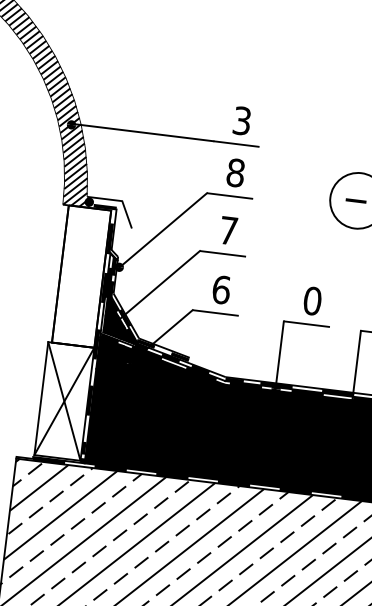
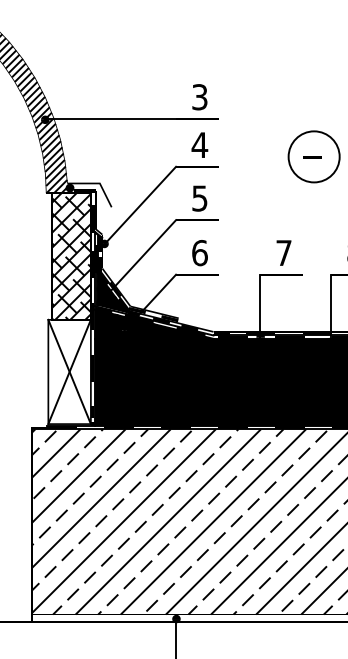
text: (235, 173) -> (199, 145), 8 -> 4
text: (228, 230) -> (199, 198), 7 -> 5
hatch: (80, 276) -> (70, 256), added
text: (311, 301) -> (283, 253), 0 -> 7

